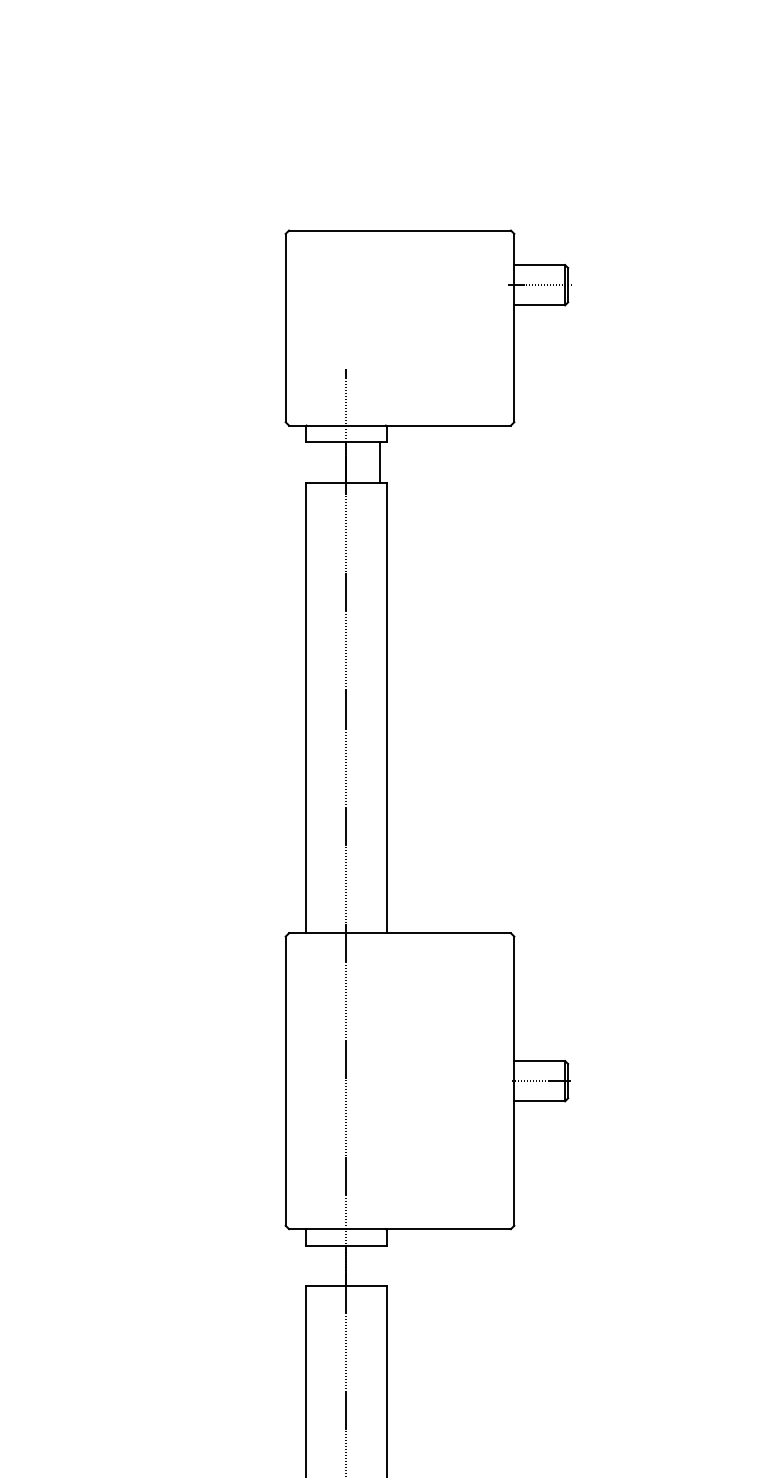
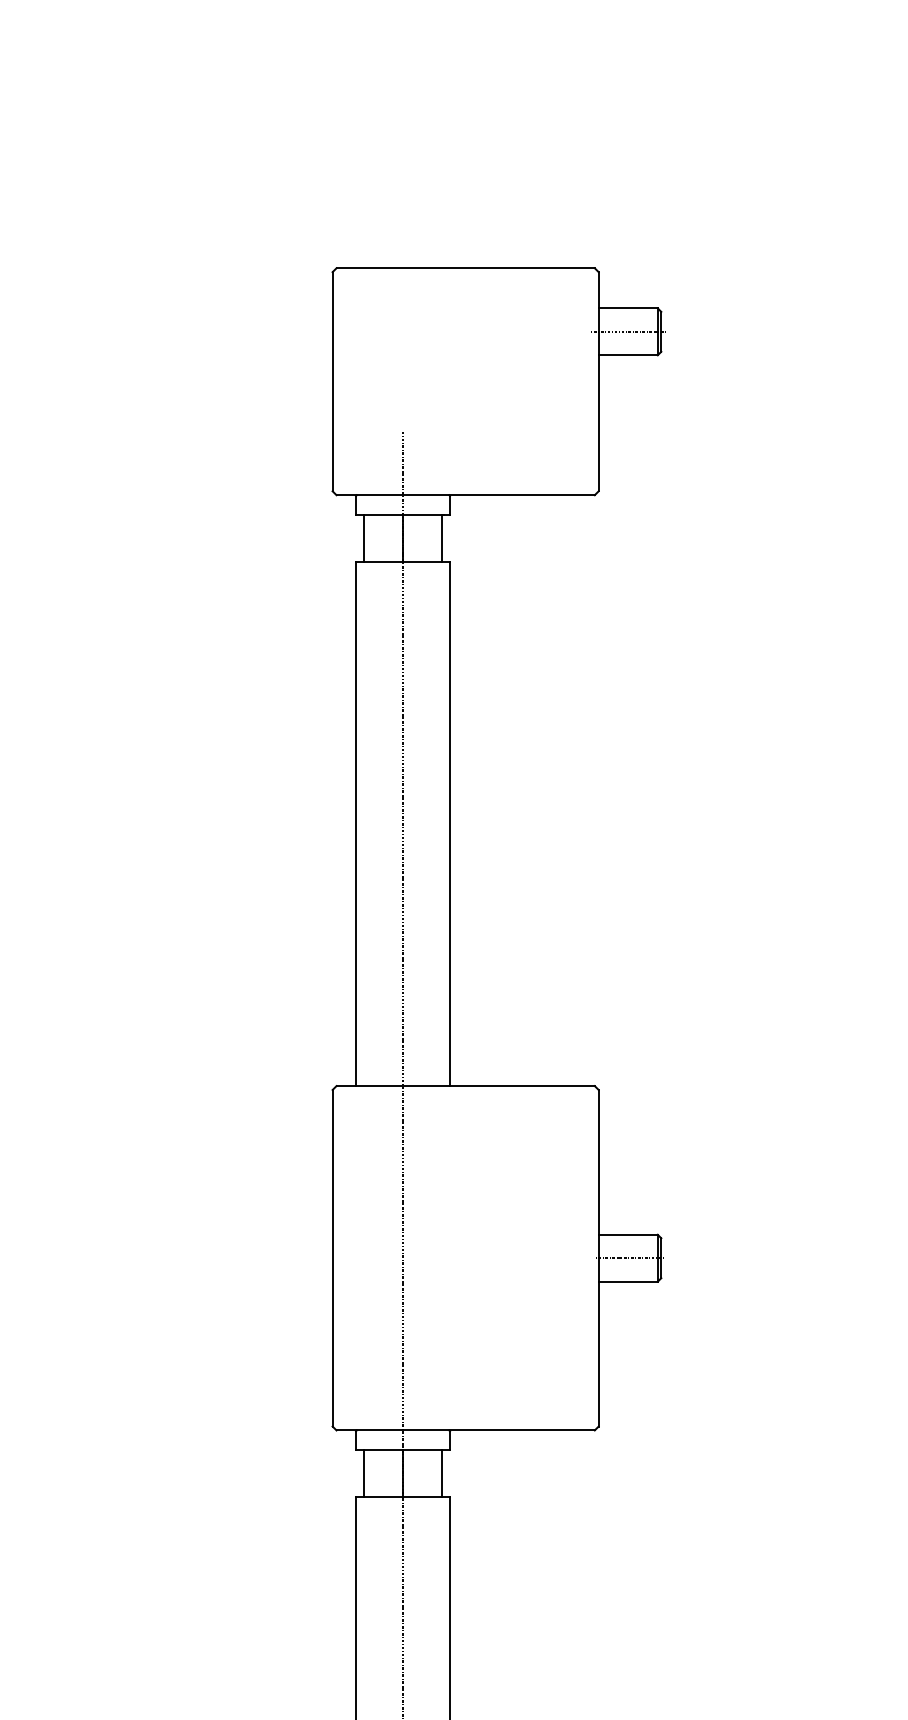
line: (312, 461) -> (363, 537), added
line: (312, 1265) -> (363, 1472), added
line: (380, 1265) -> (442, 1472), added

